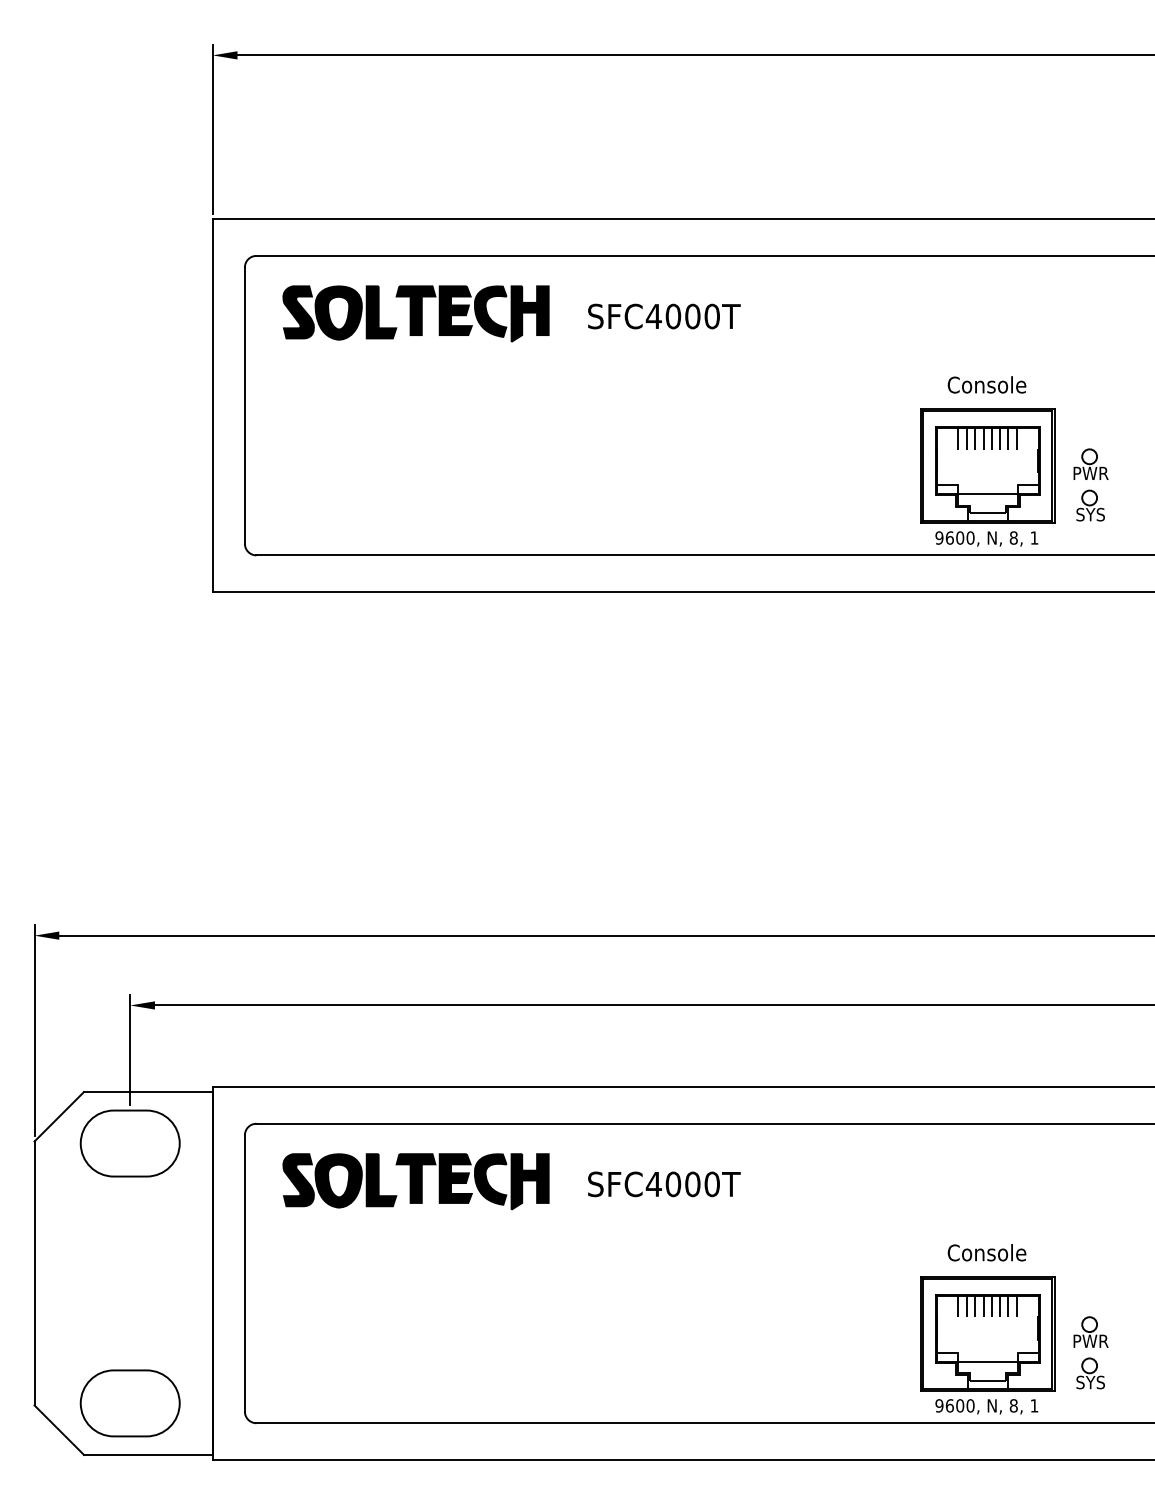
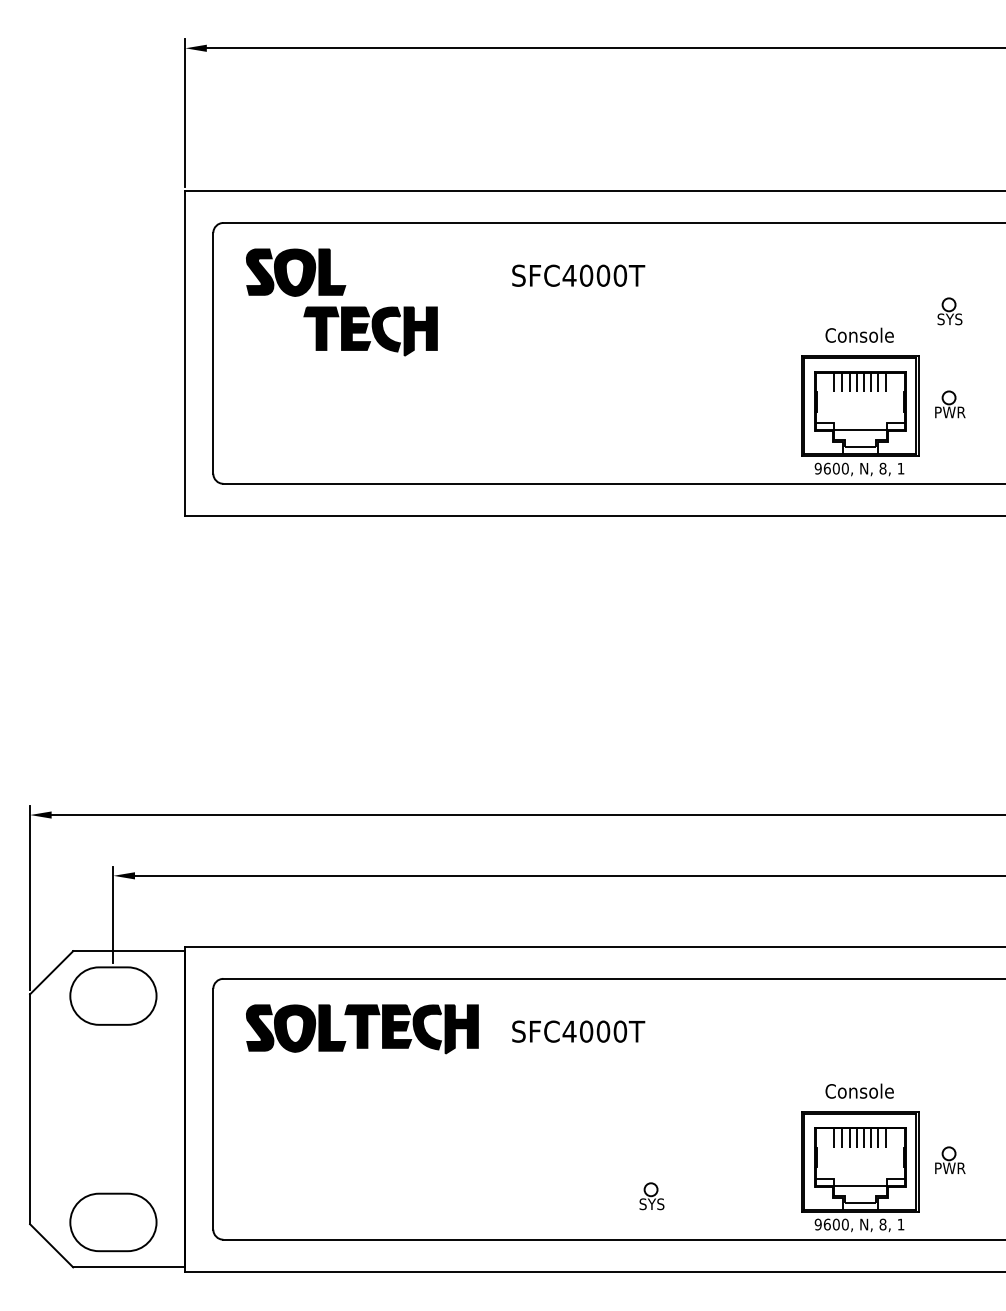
part: (472, 313) -> (370, 331), moved
part: (1090, 505) -> (949, 311), moved
part: (1090, 1373) -> (651, 1196), moved

